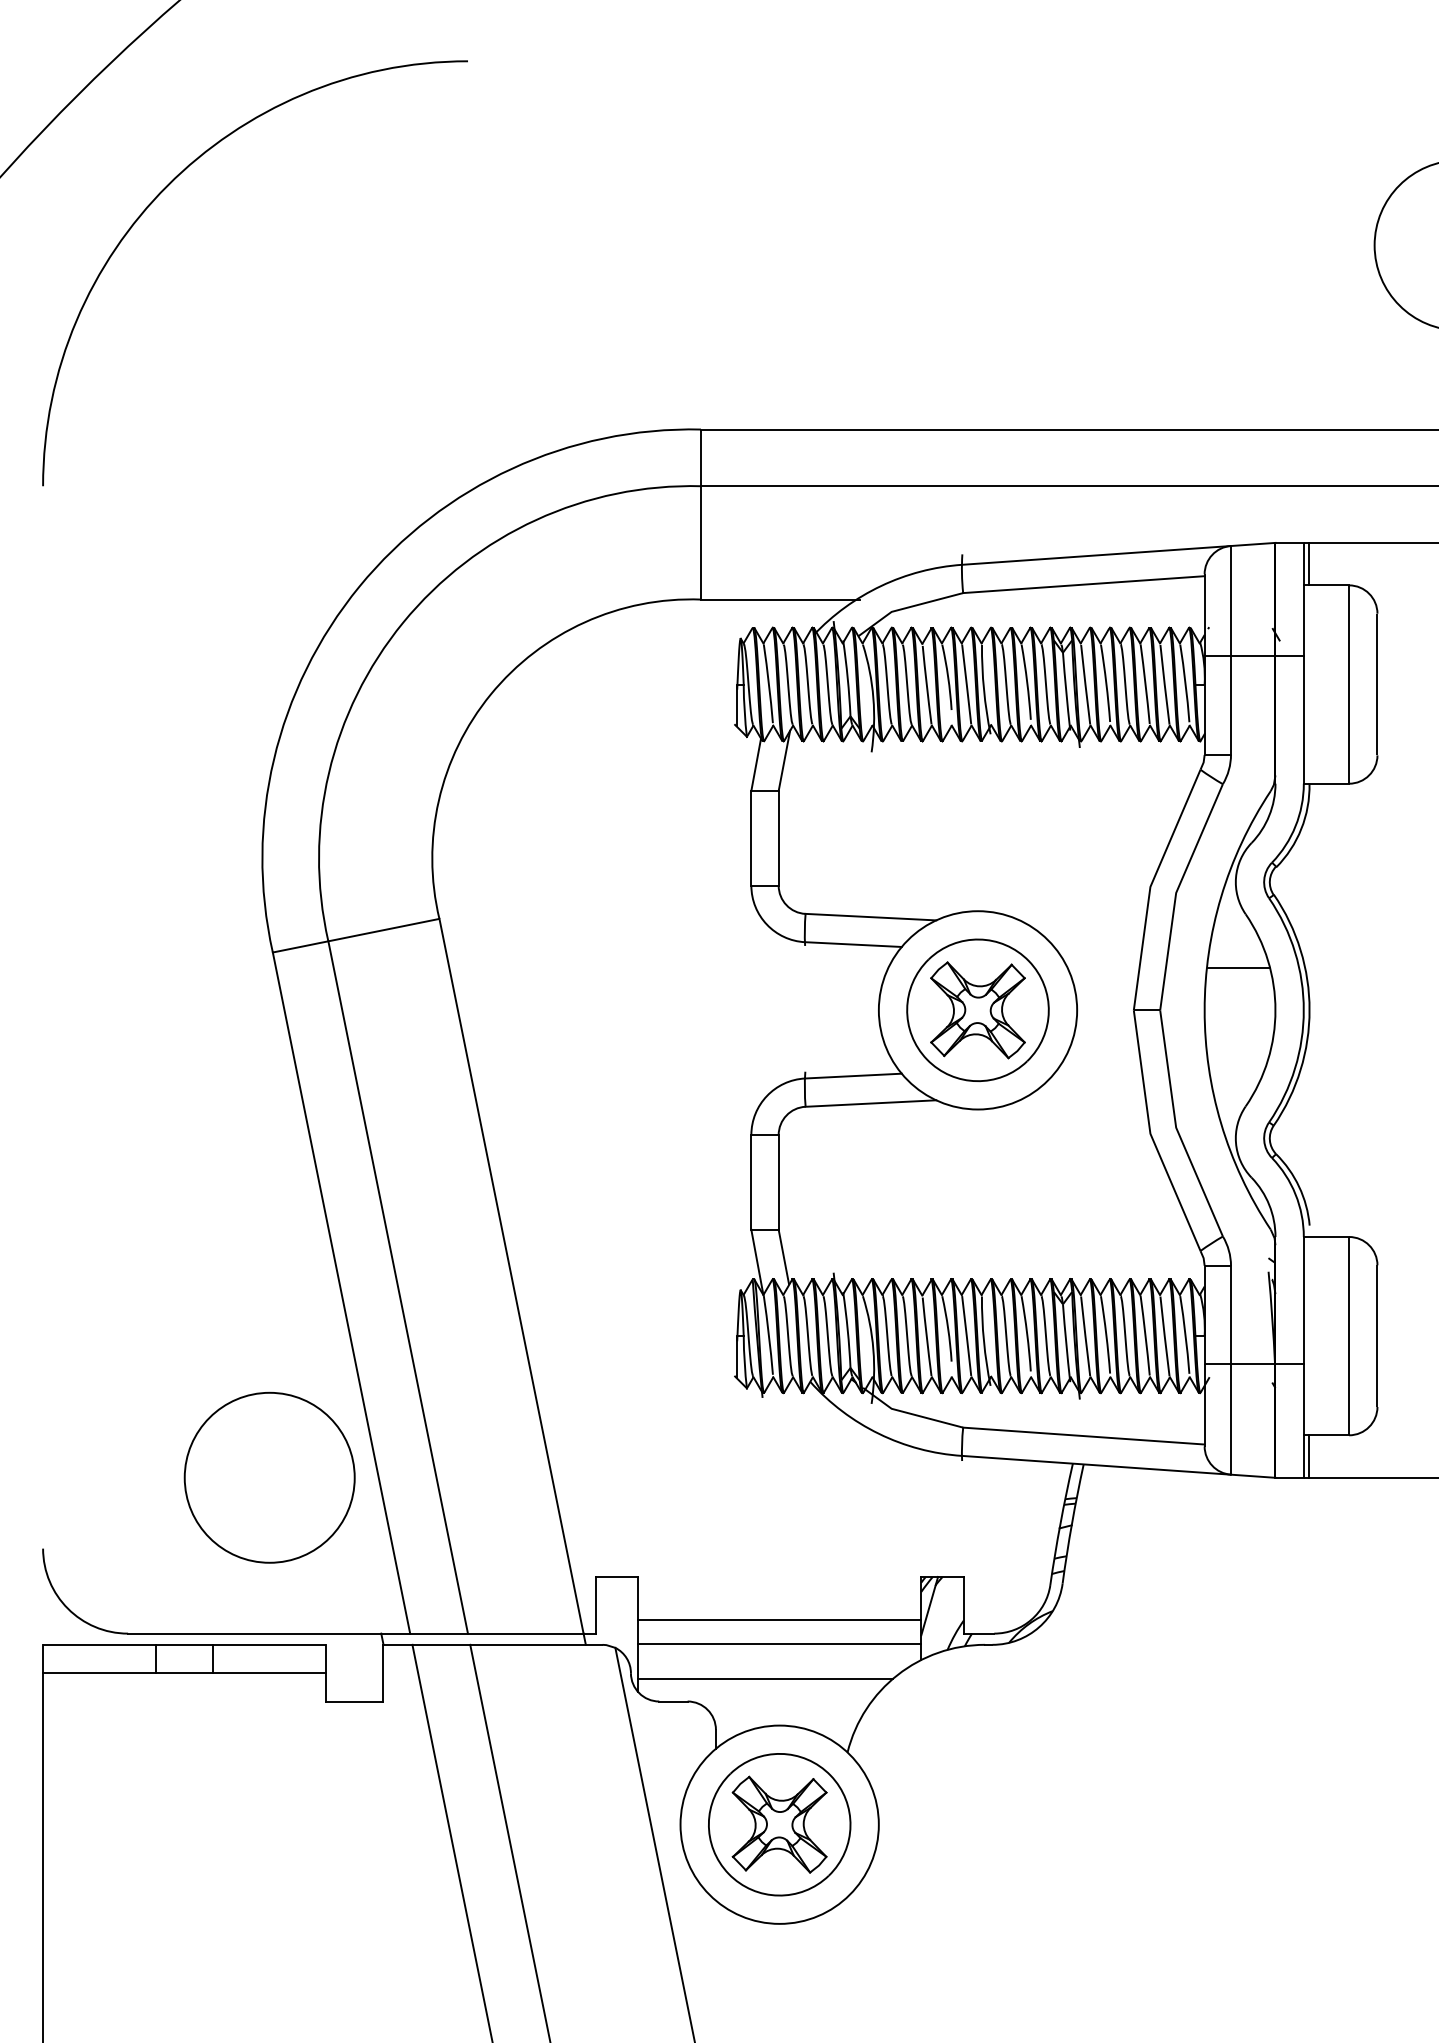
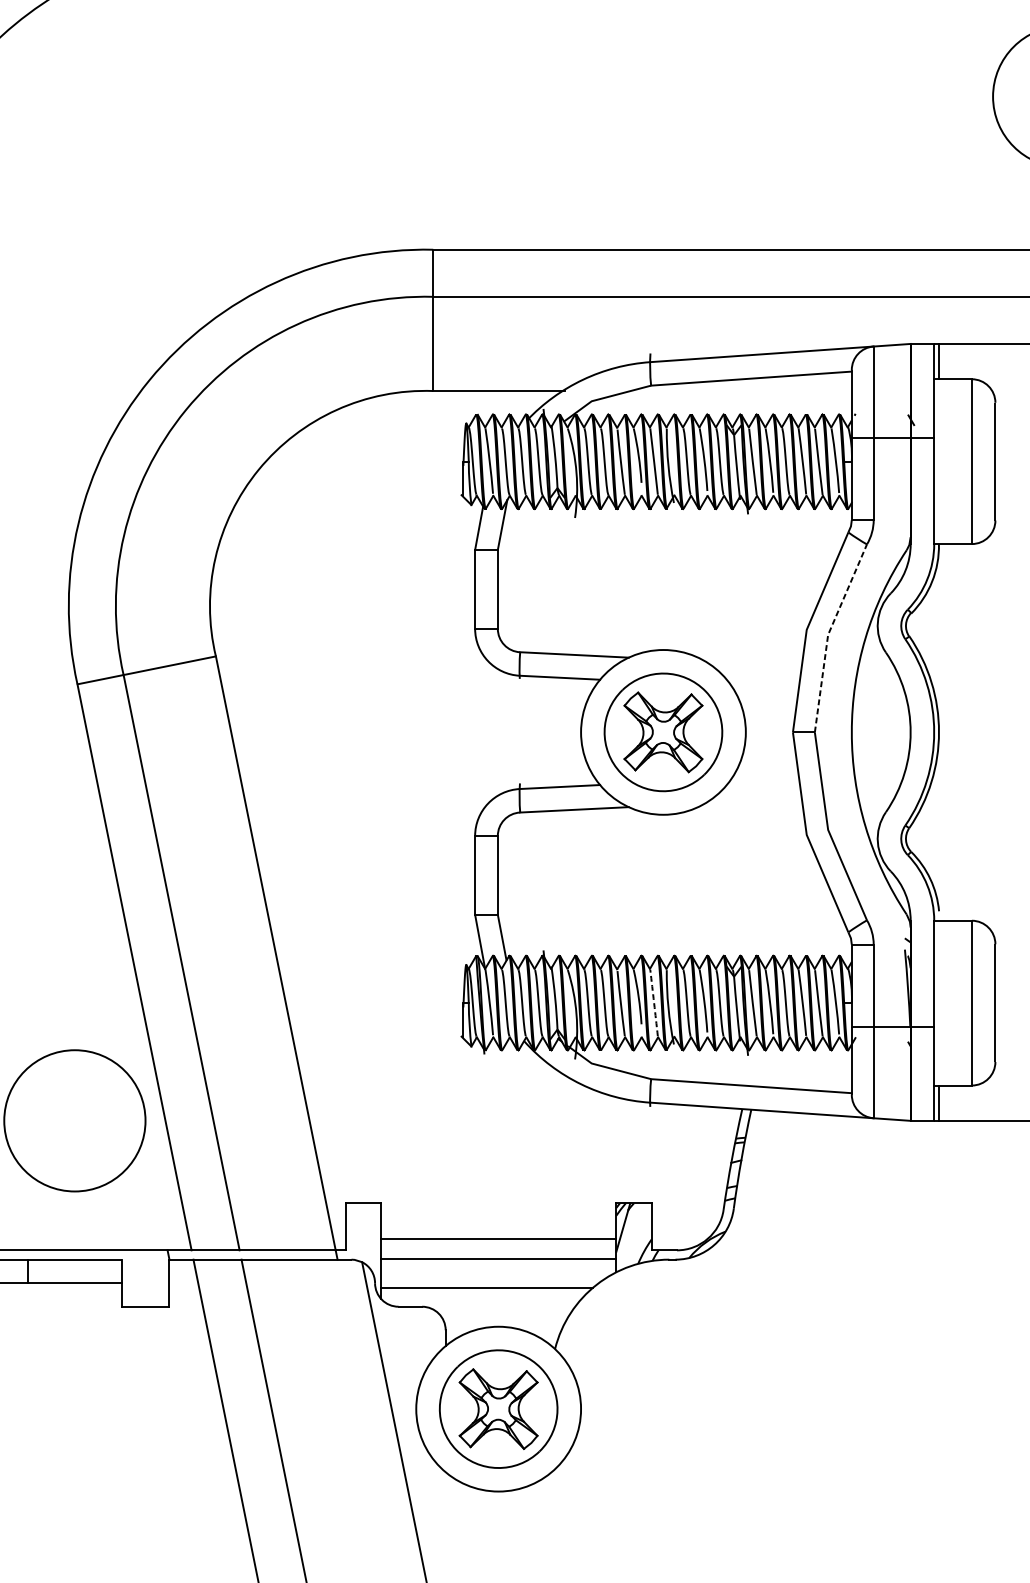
line: (1176, 892) -> (828, 634), solid -> dashed
line: (1238, 967) -> (879, 696), removed
arc: (966, 1336) -> (653, 1003), solid -> dashed

